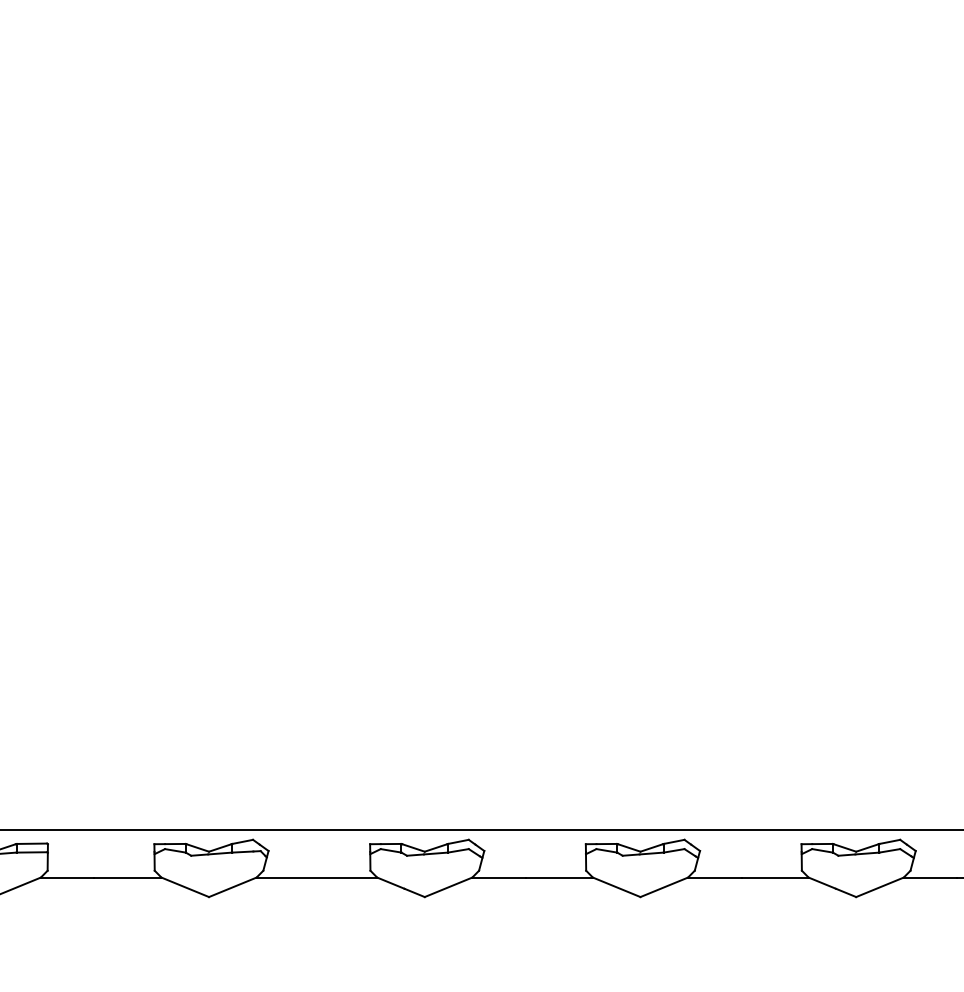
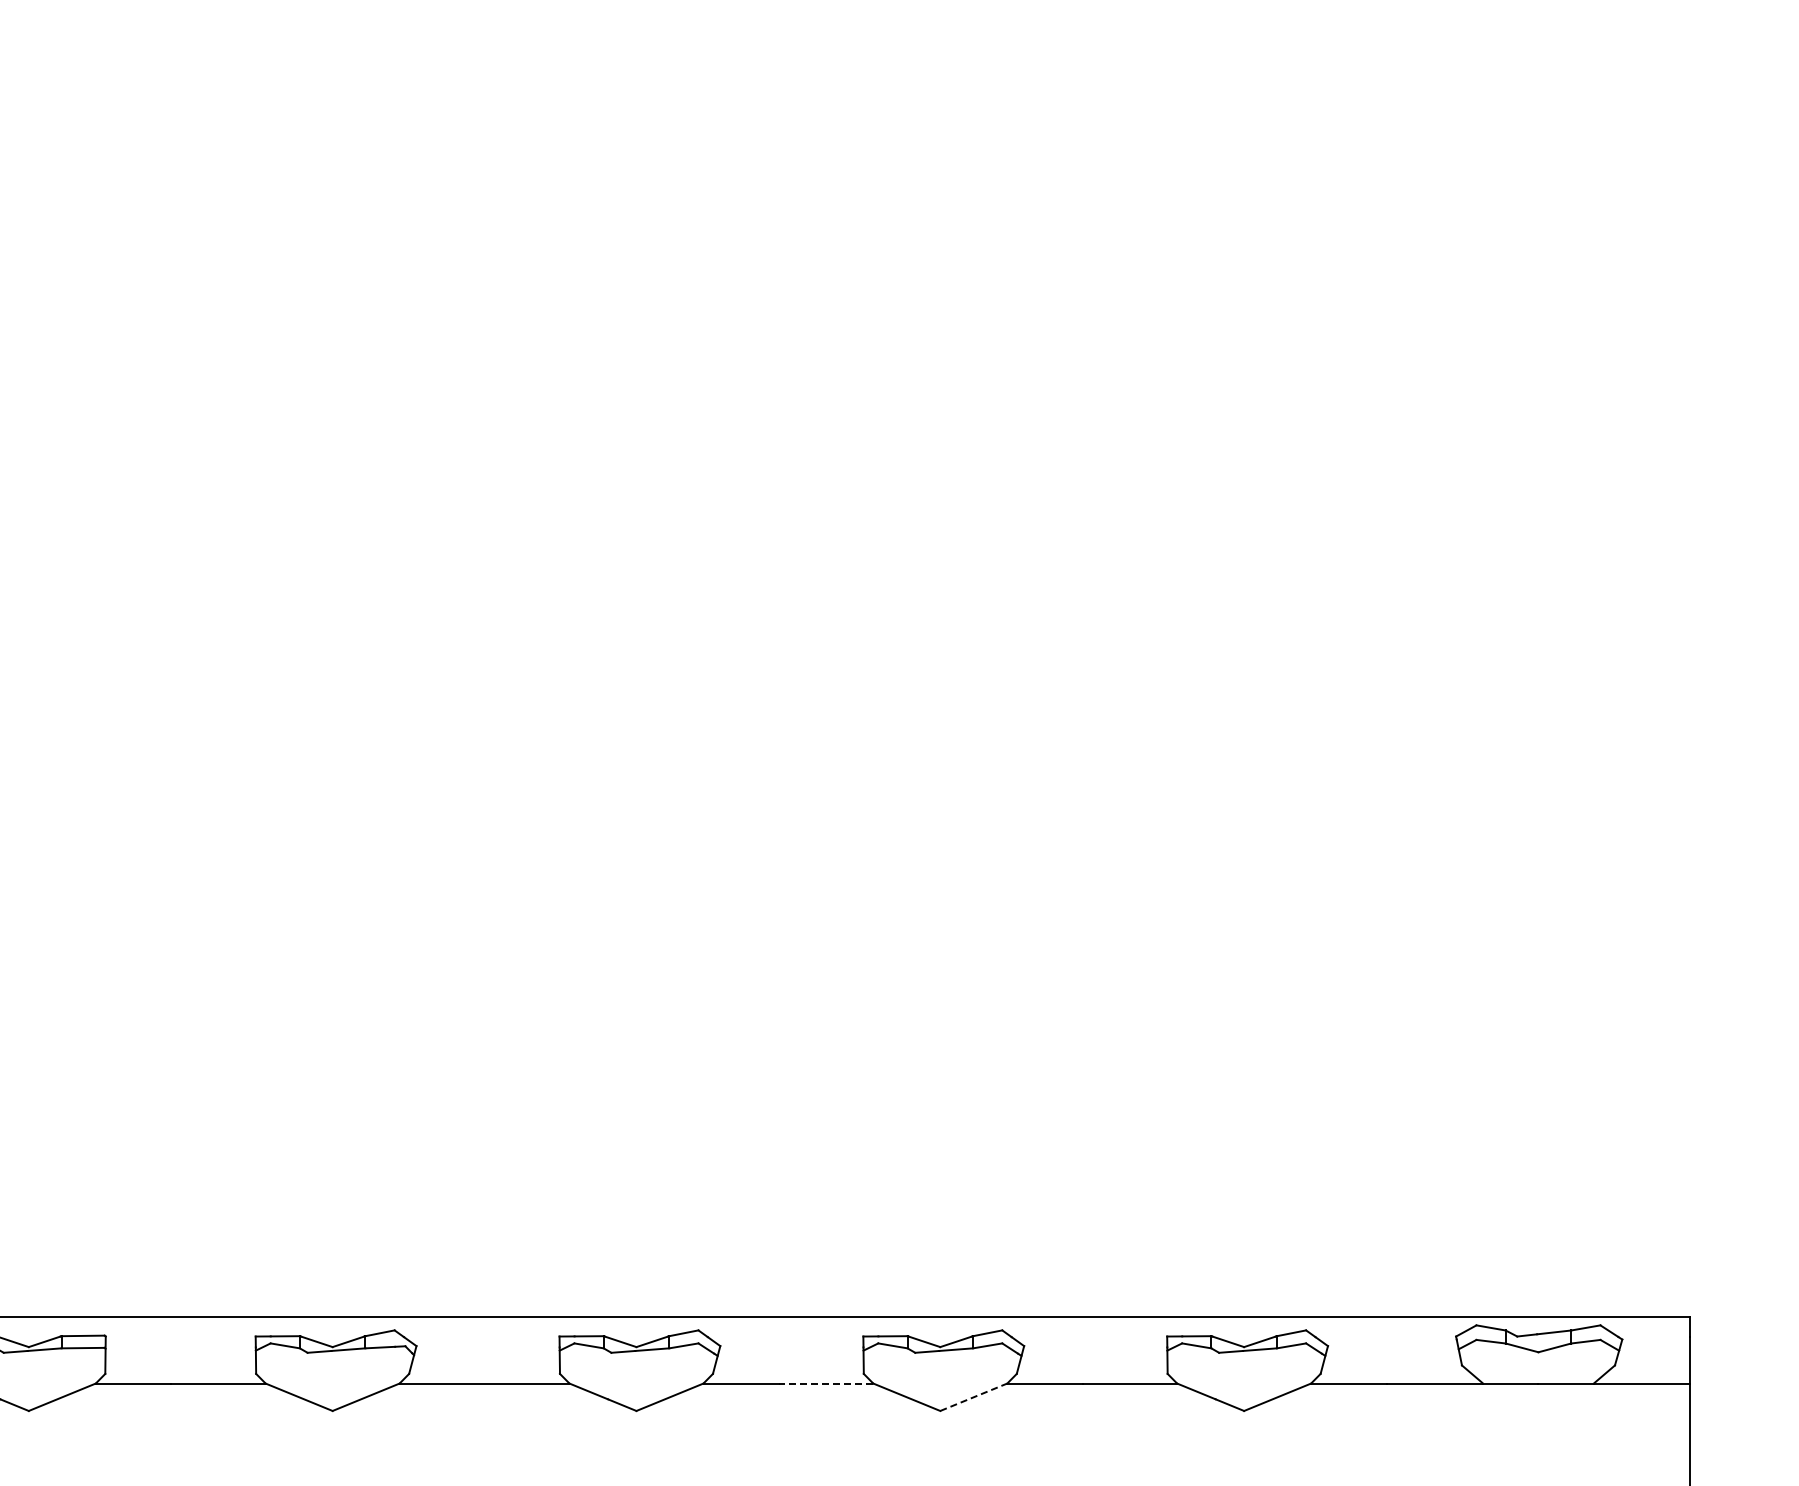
line: (558, 877) -> (825, 1383), solid -> dashed
line: (664, 887) -> (974, 1397), solid -> dashed

